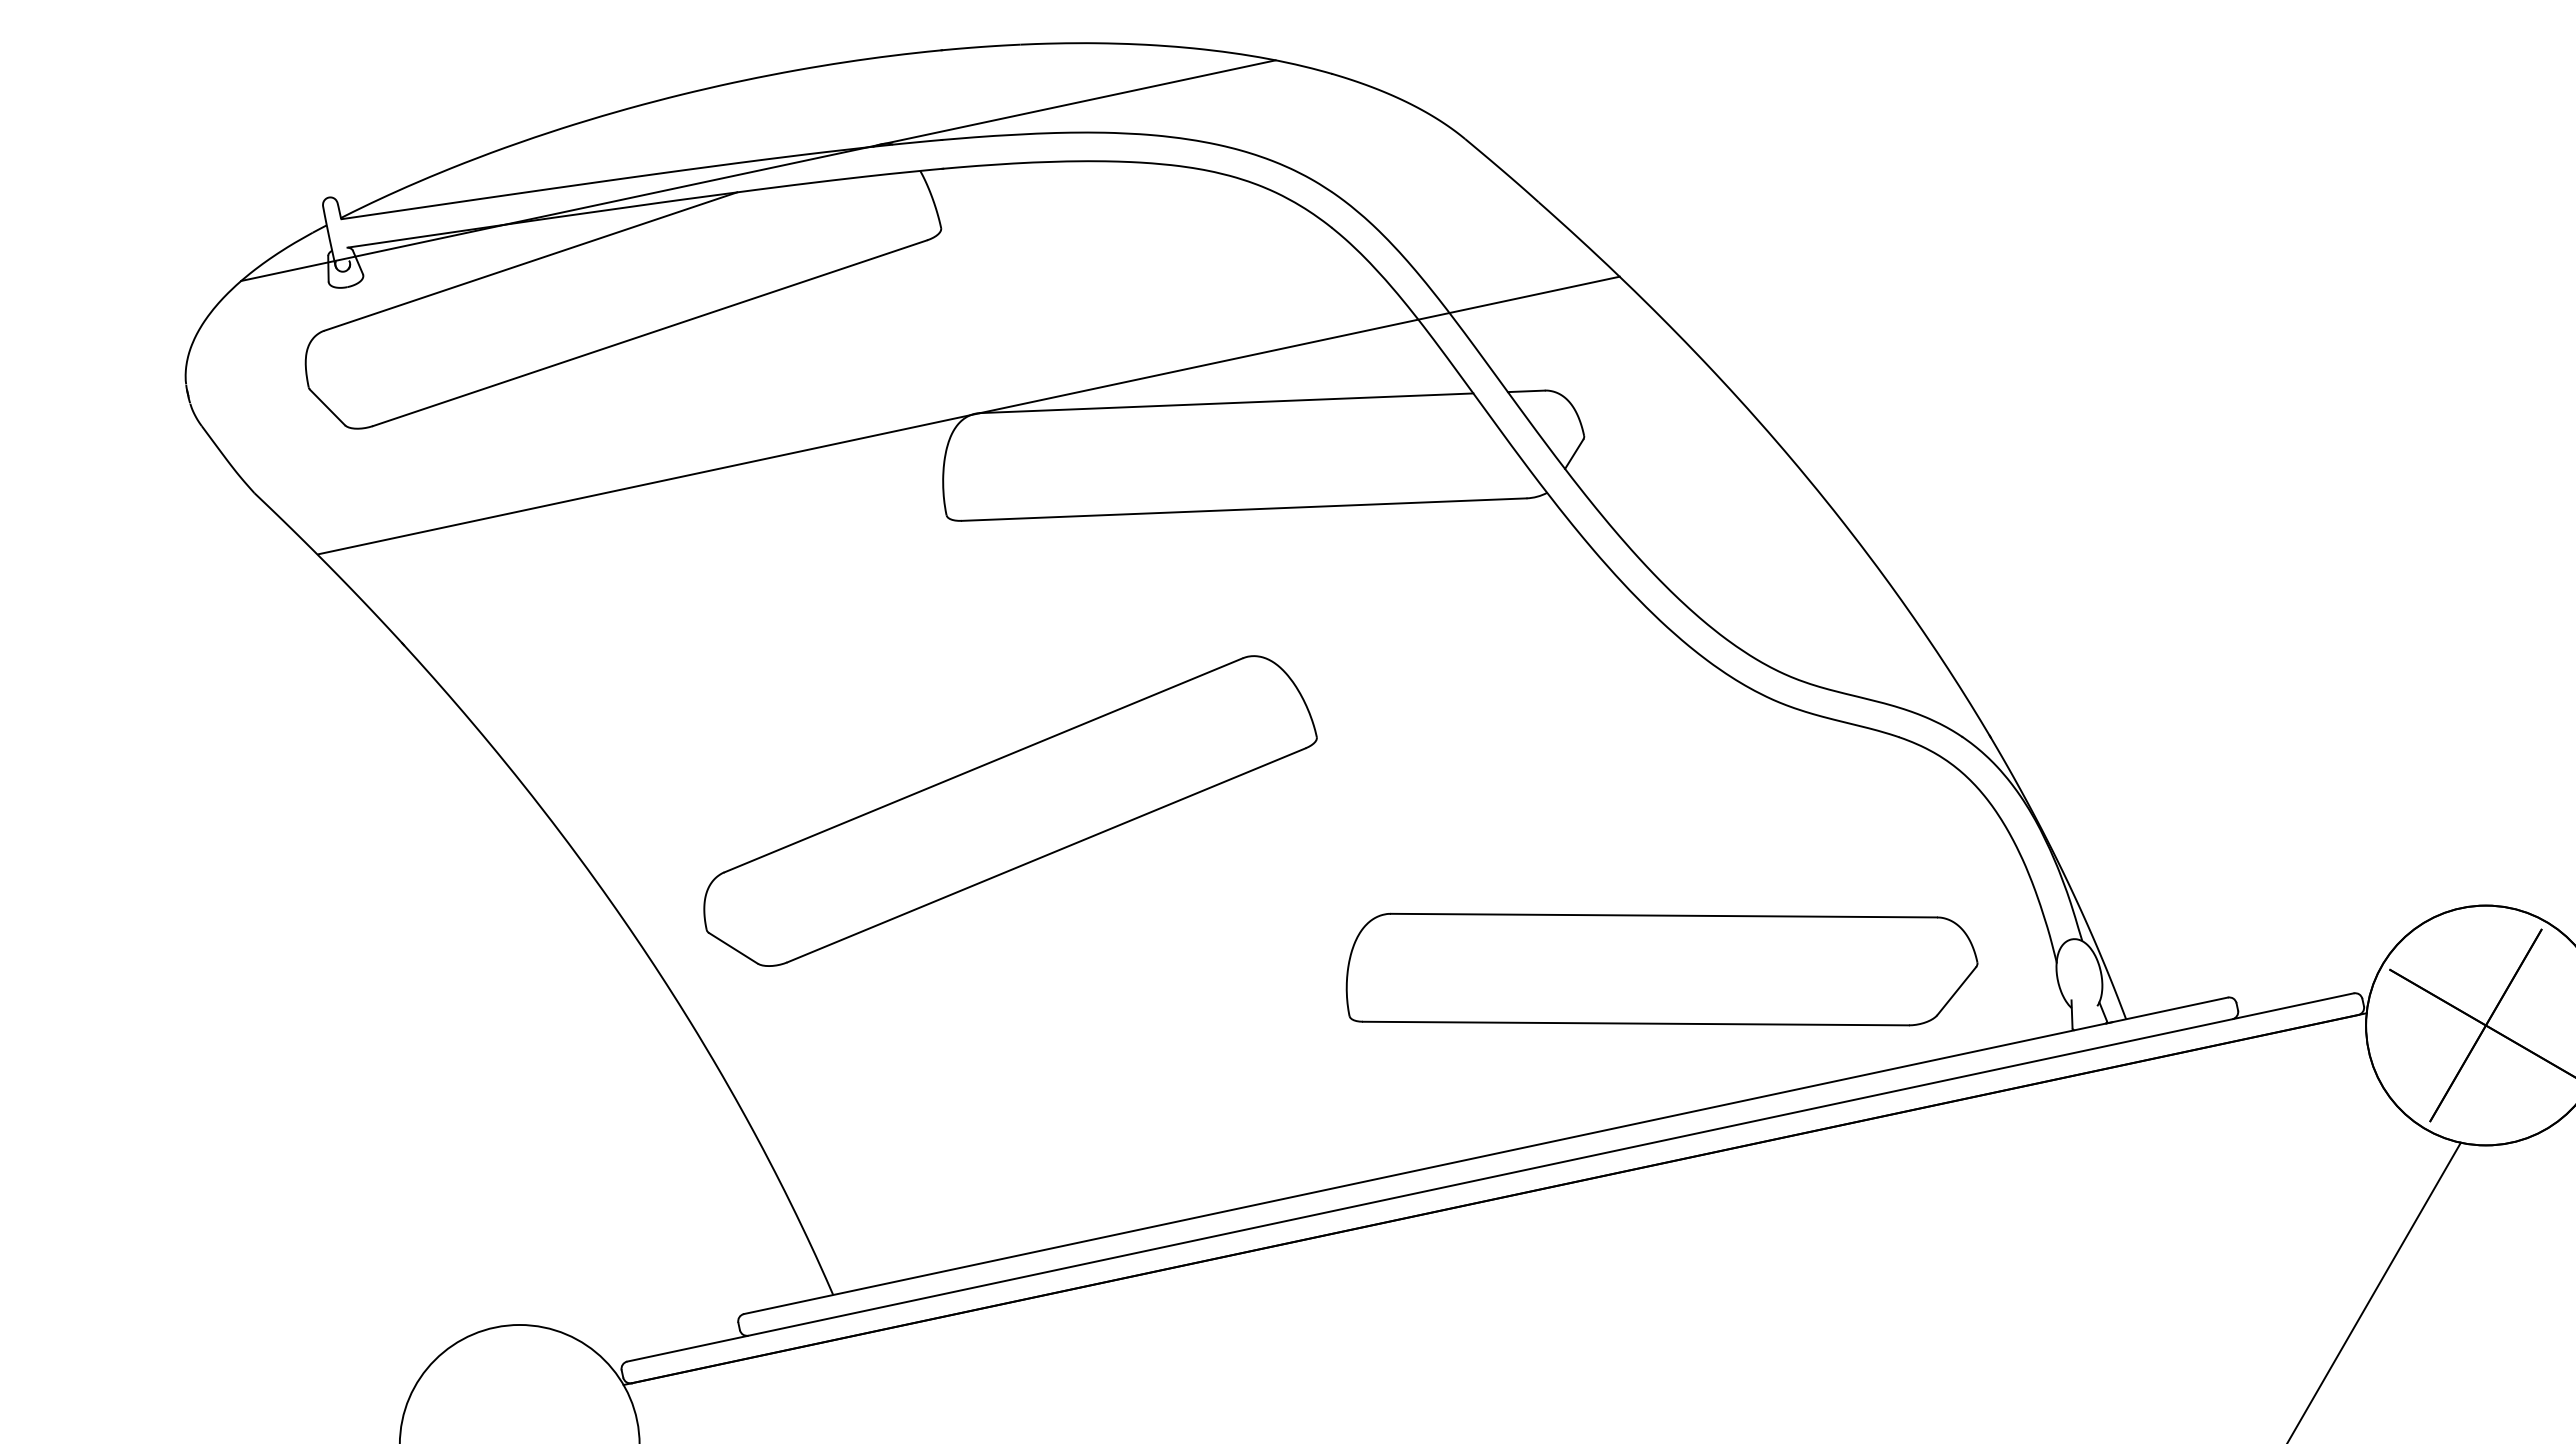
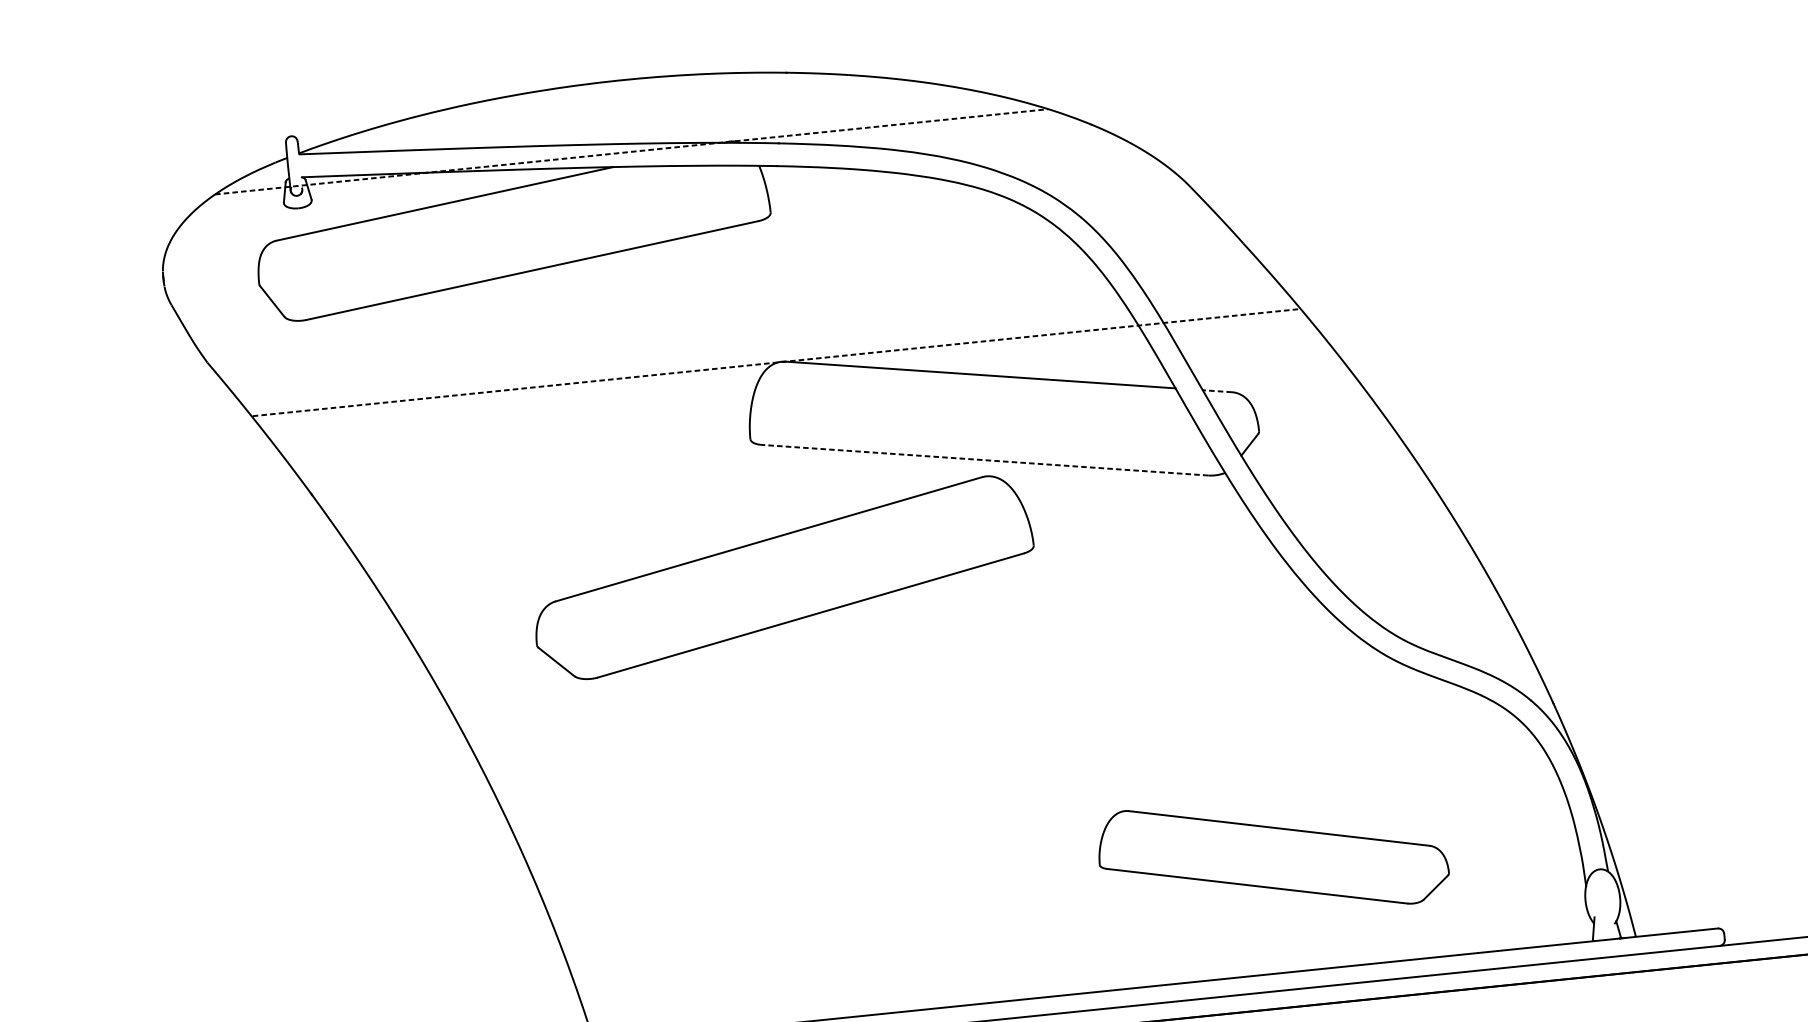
line: (758, 170) -> (631, 151), solid -> dashed
line: (1525, 391) -> (1216, 391), solid -> dashed
line: (969, 415) -> (776, 362), solid -> dashed
line: (1244, 509) -> (985, 460), solid -> dashed
part: (1010, 810) -> (786, 577), moved
part: (1661, 969) -> (1274, 857), size x0.7

